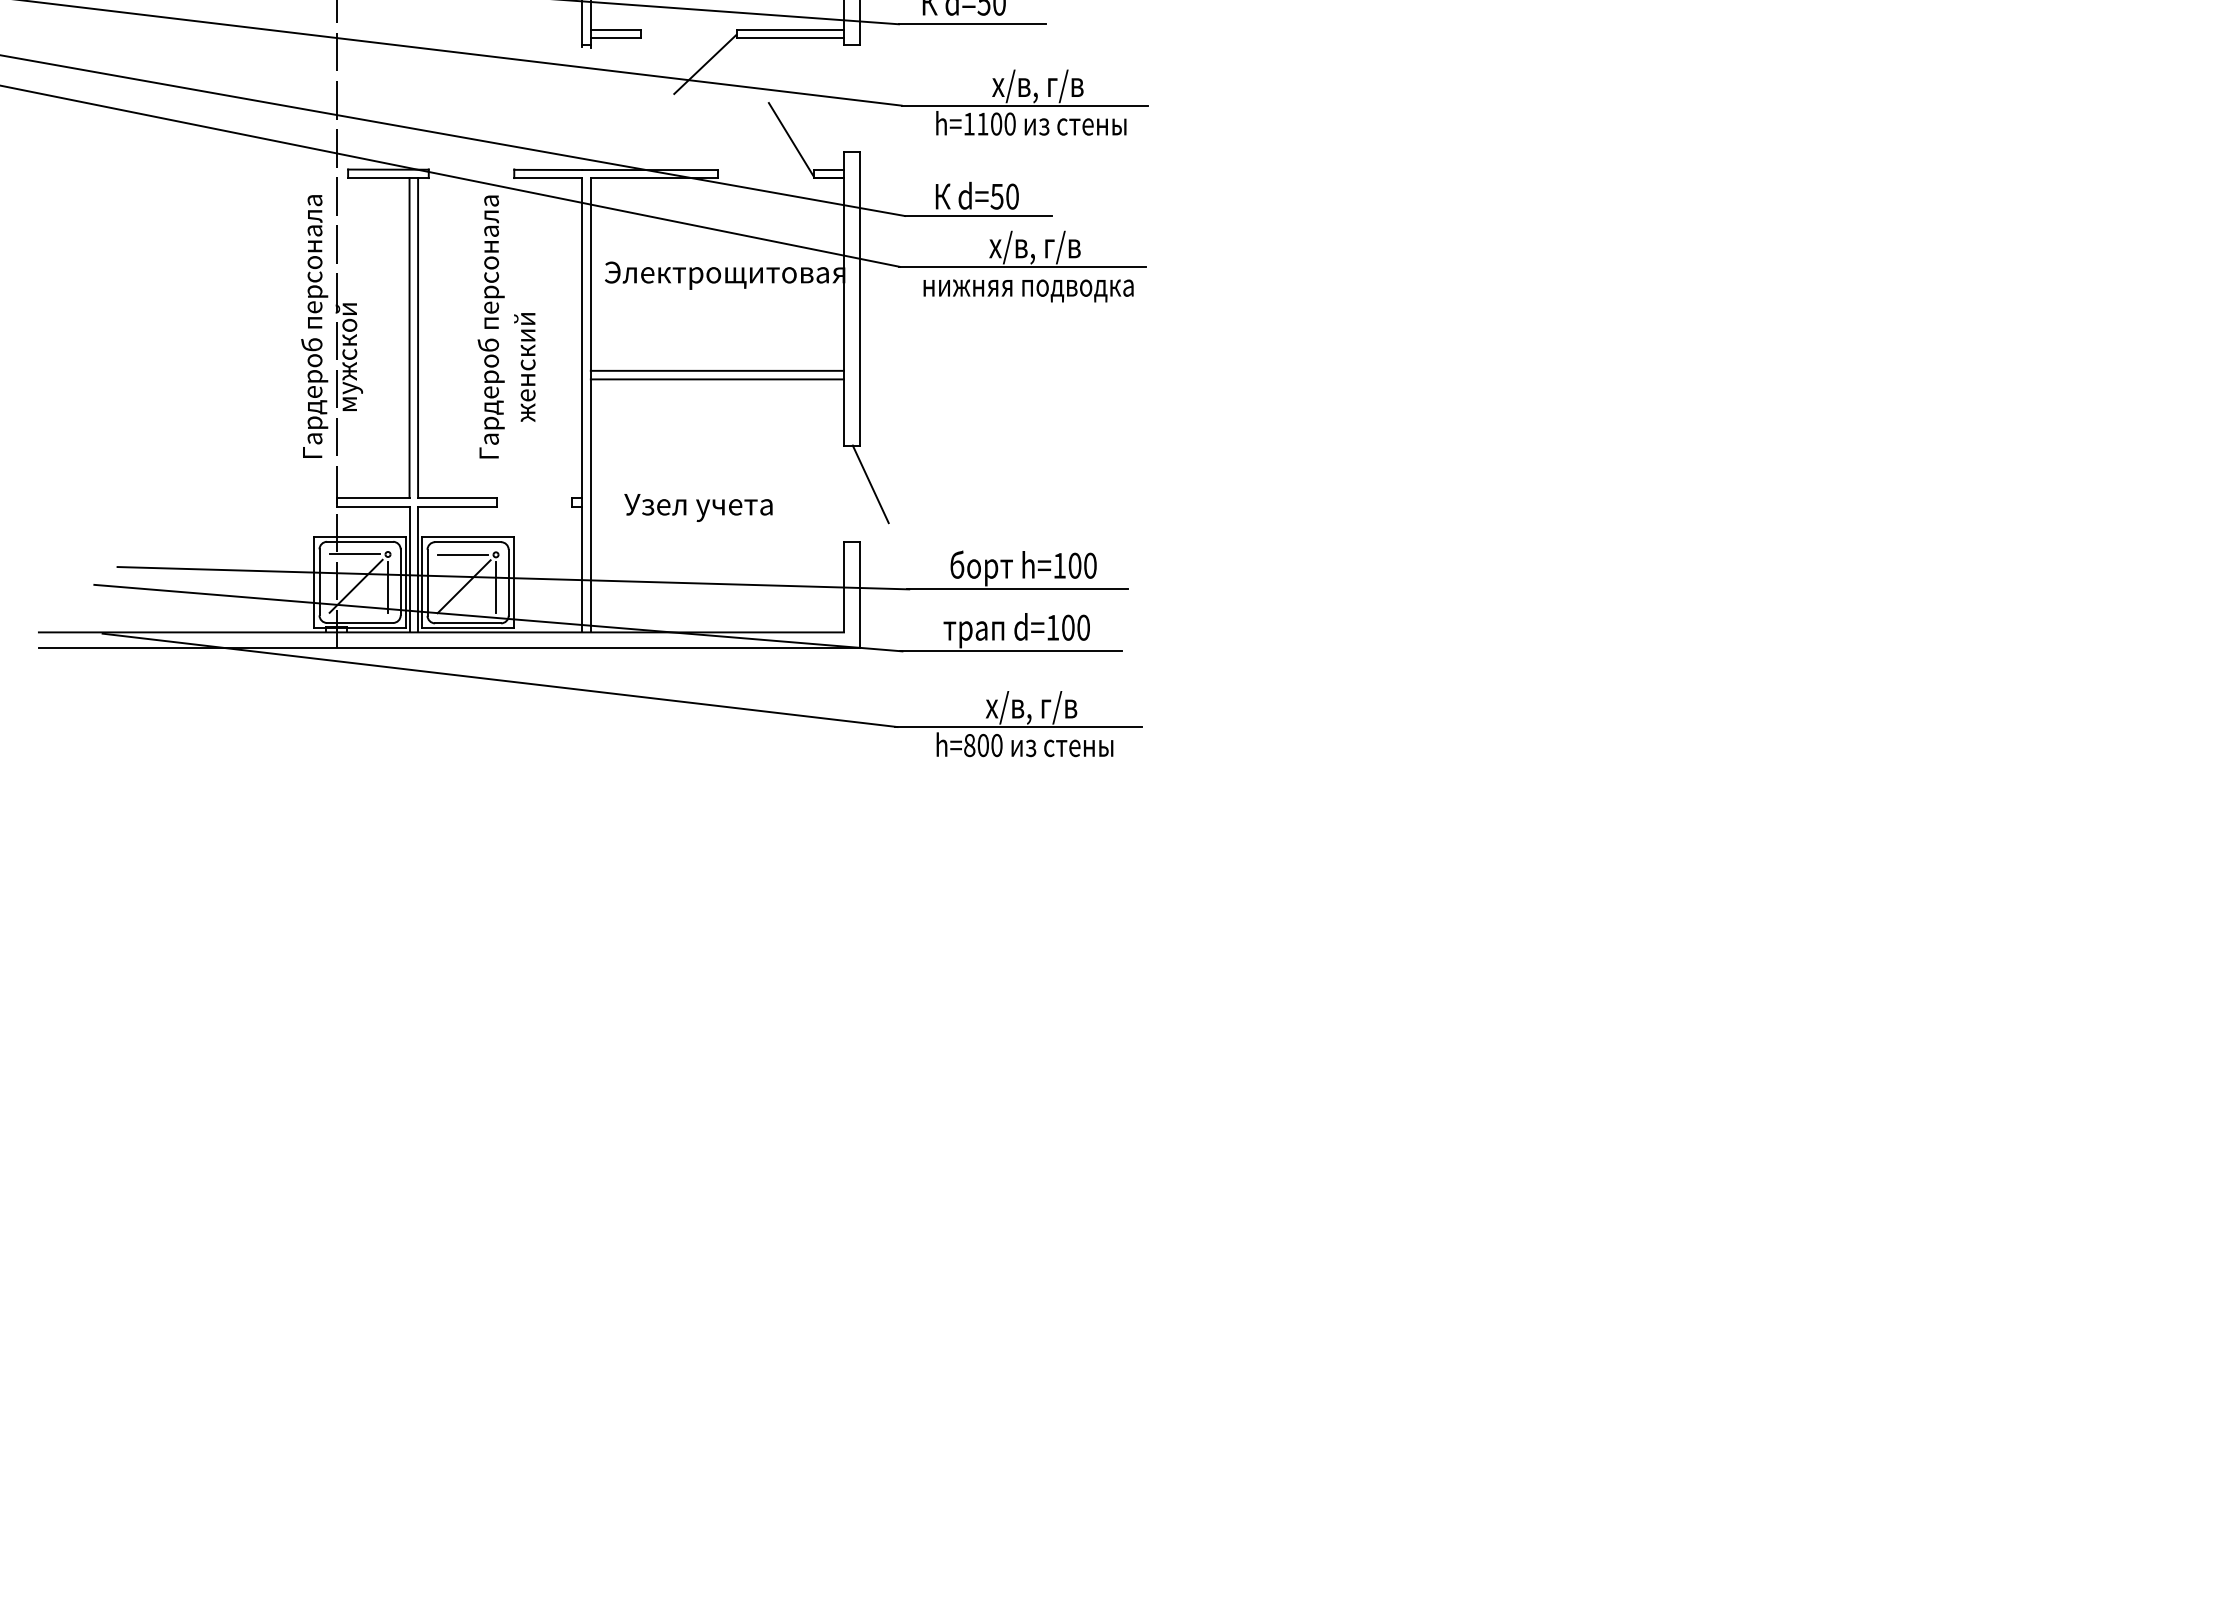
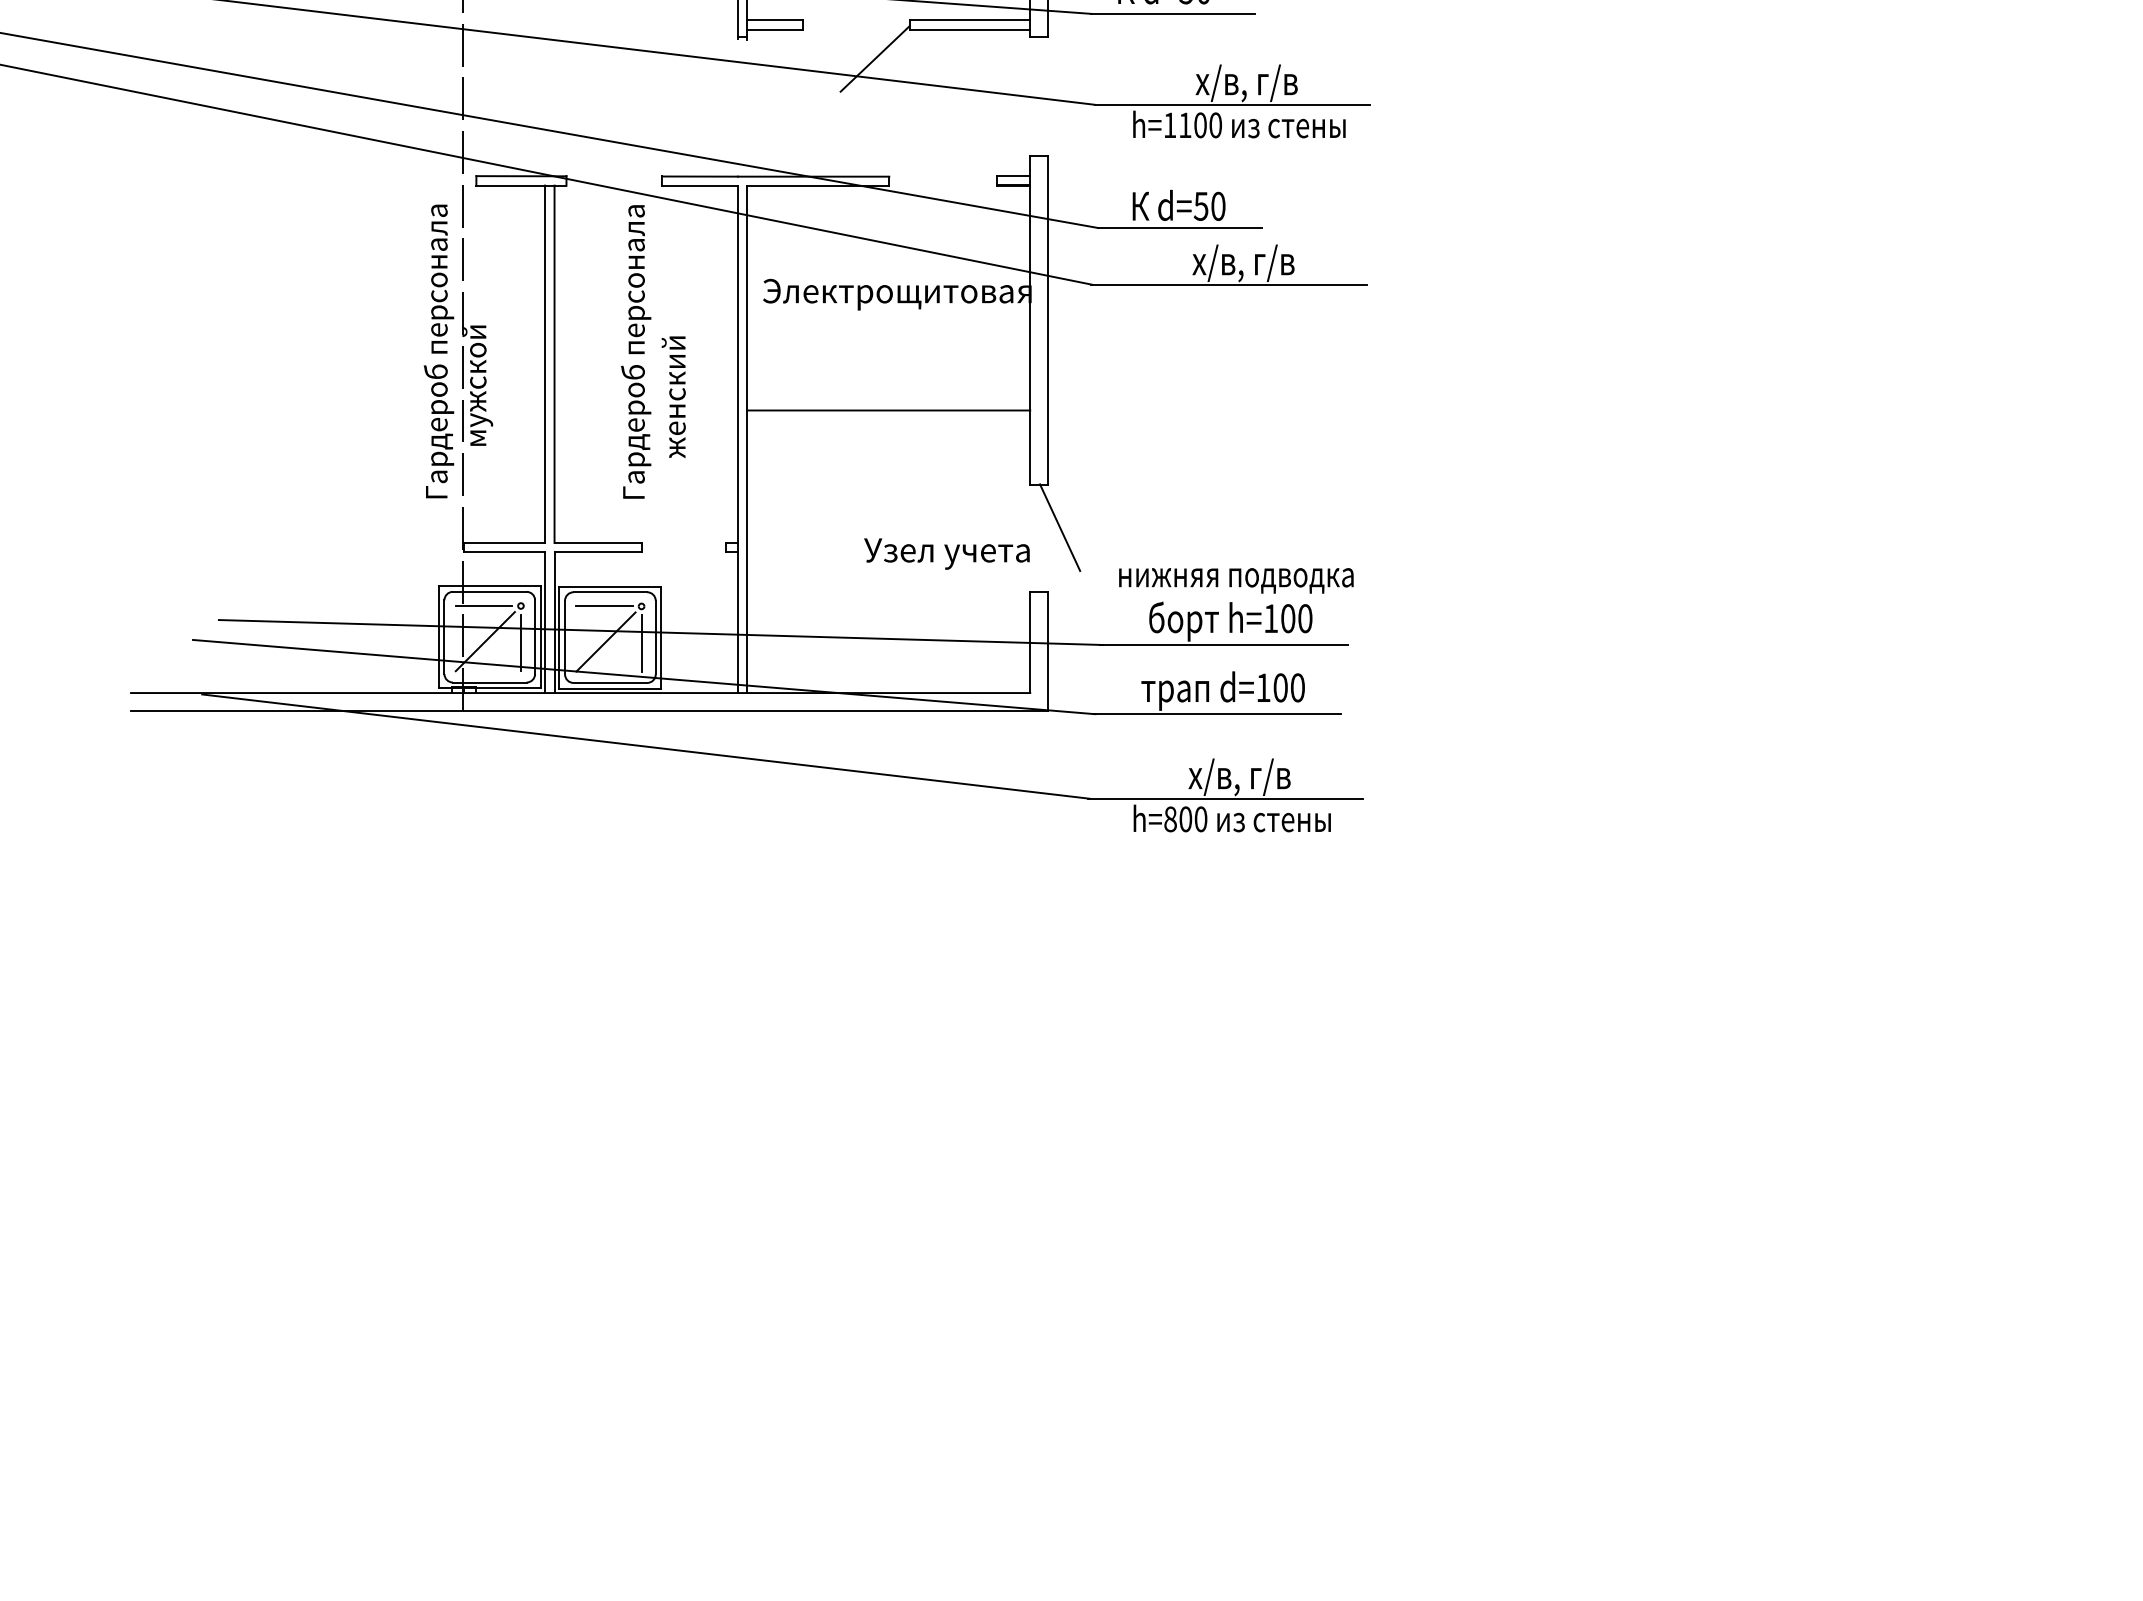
line: (790, 139) -> (970, 142), removed
text: (1028, 290) -> (1236, 580), moved
line: (717, 370) -> (888, 400), removed
text: (698, 507) -> (946, 553), moved

